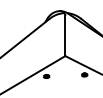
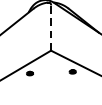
line: (65, 35) -> (51, 27), solid -> dashed

